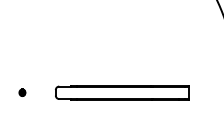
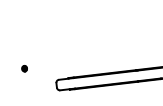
part: (22, 92) -> (24, 68), moved

